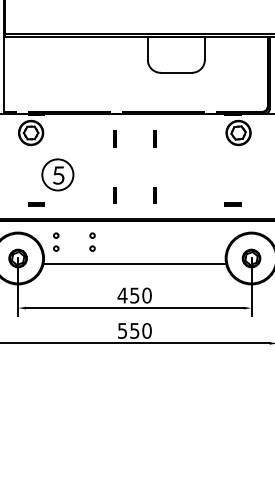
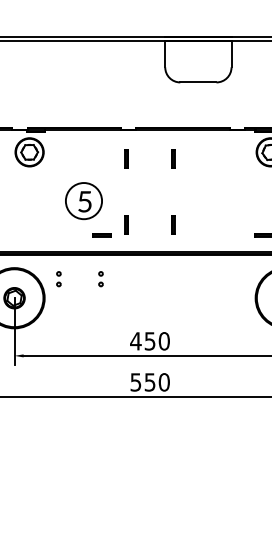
part: (57, 174) -> (83, 200), moved
part: (36, 204) -> (102, 235), moved
part: (56, 241) -> (59, 278), size x0.7
part: (92, 241) -> (100, 278), size x0.7
line: (134, 263) -> (149, 304), removed

